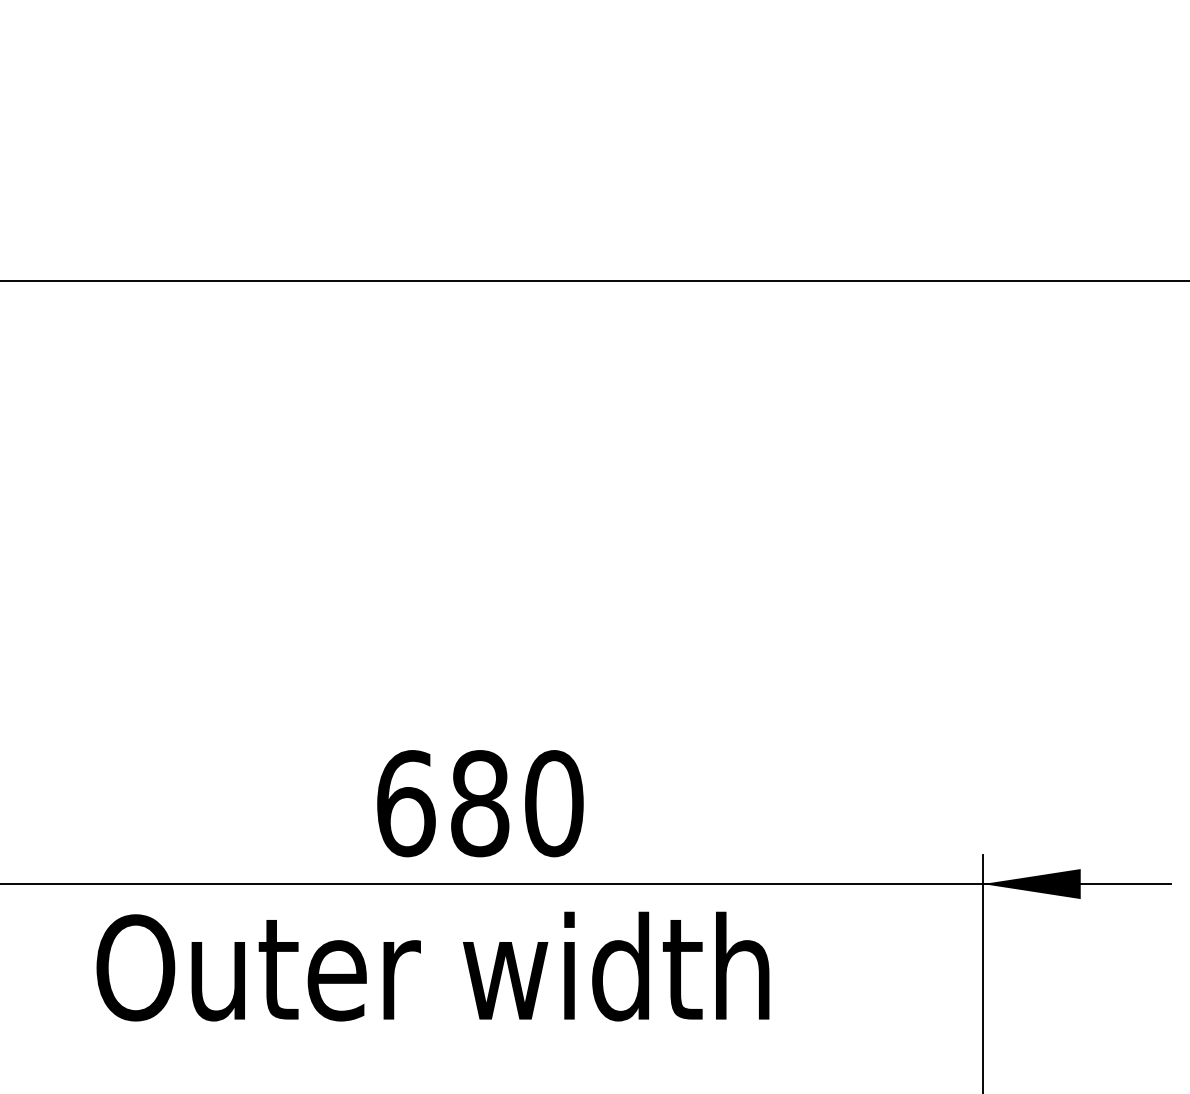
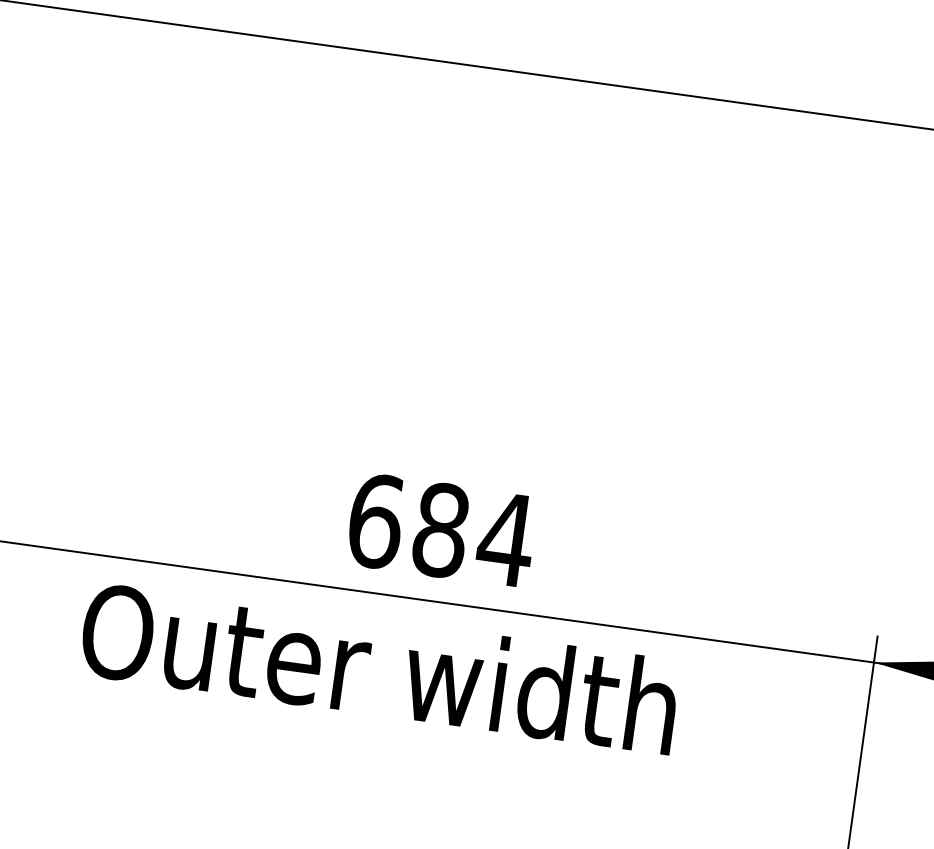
text: (553, 803) -> (505, 539), 680 -> 684

